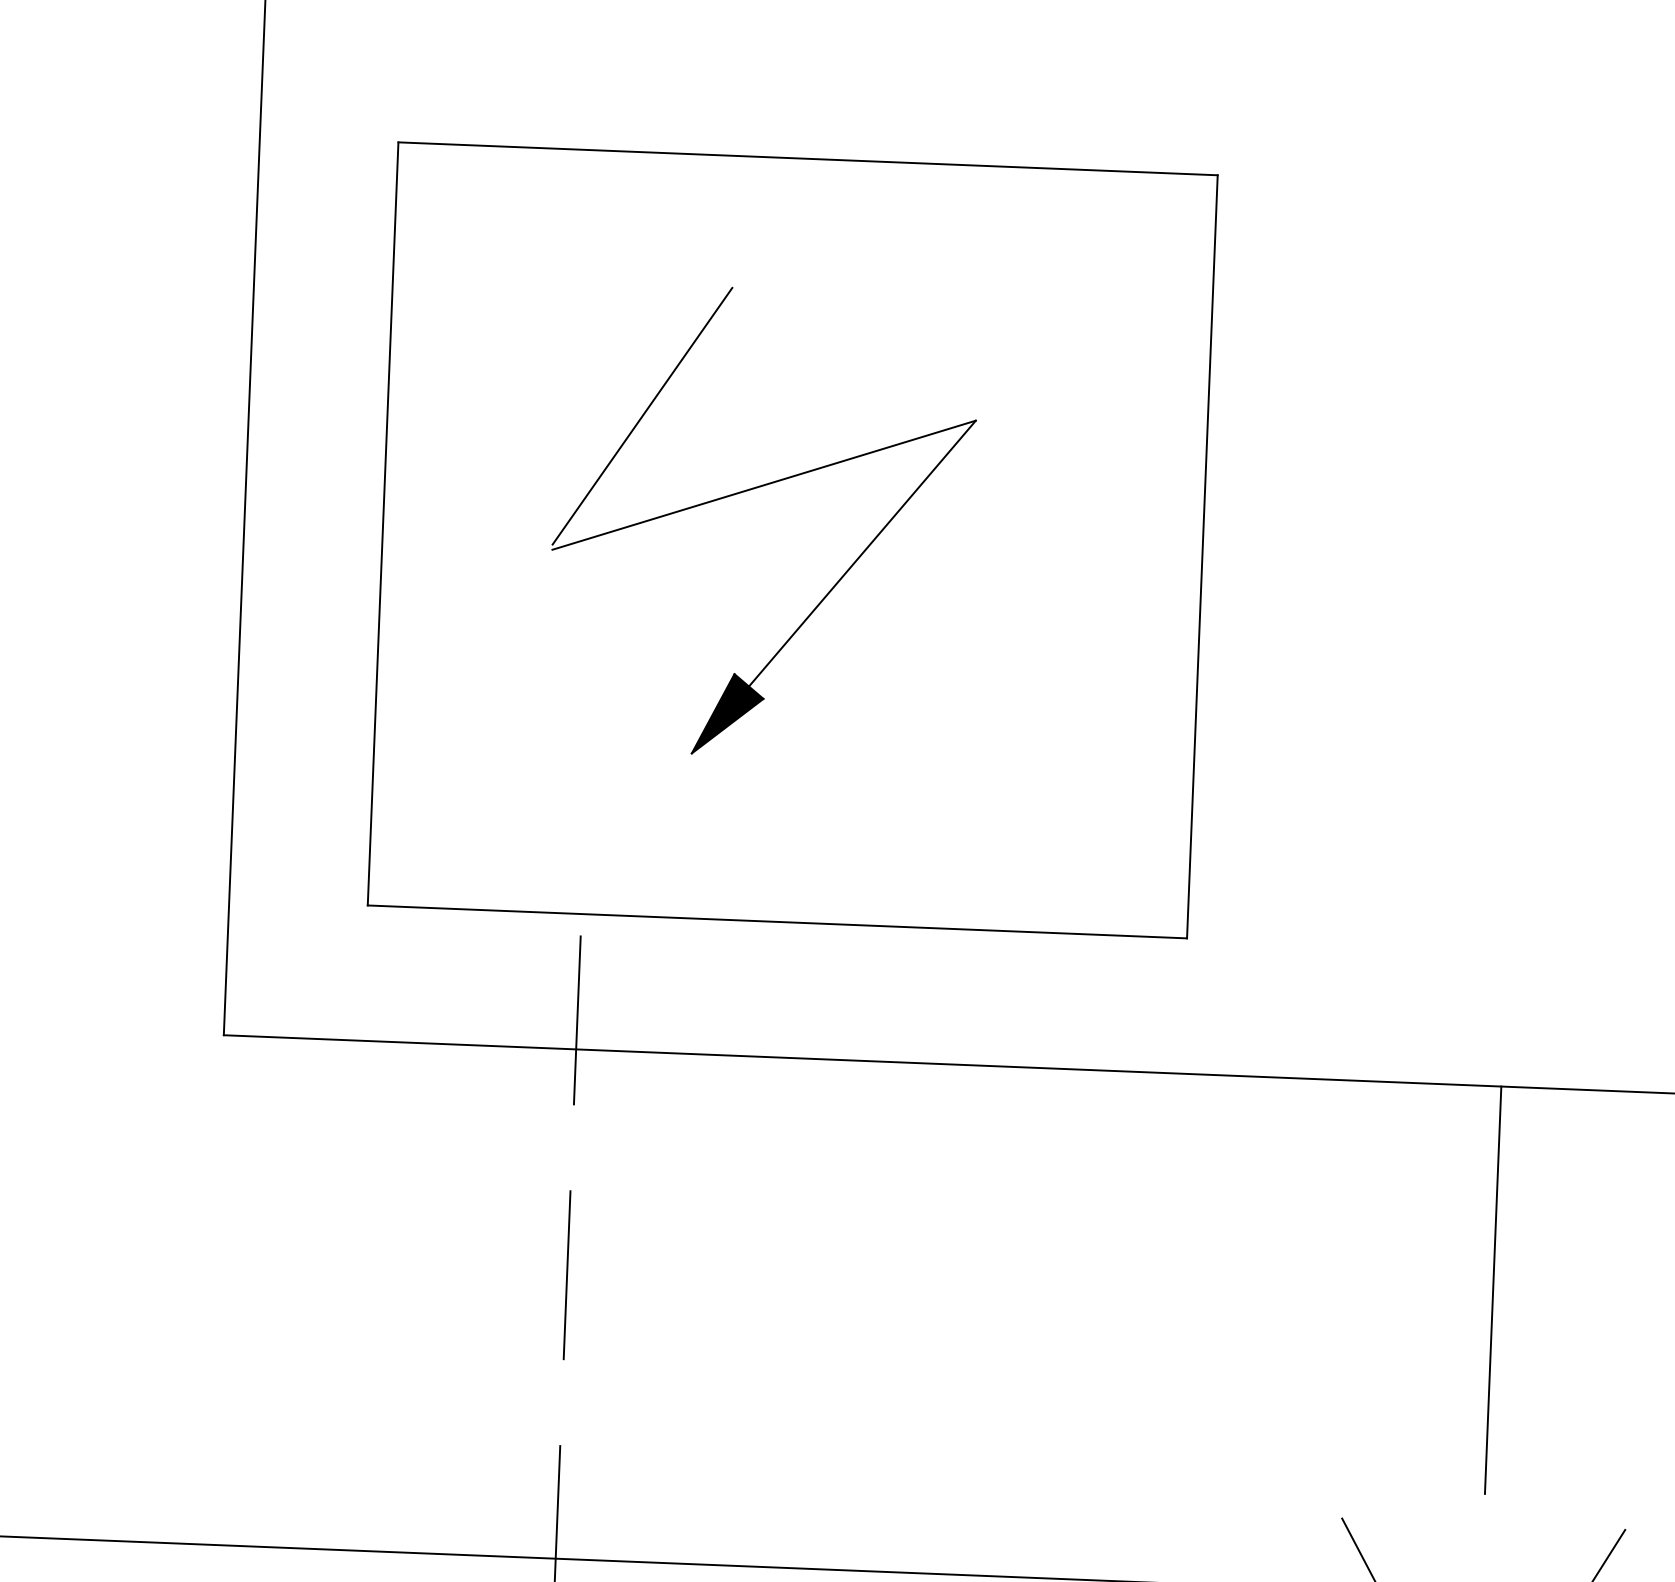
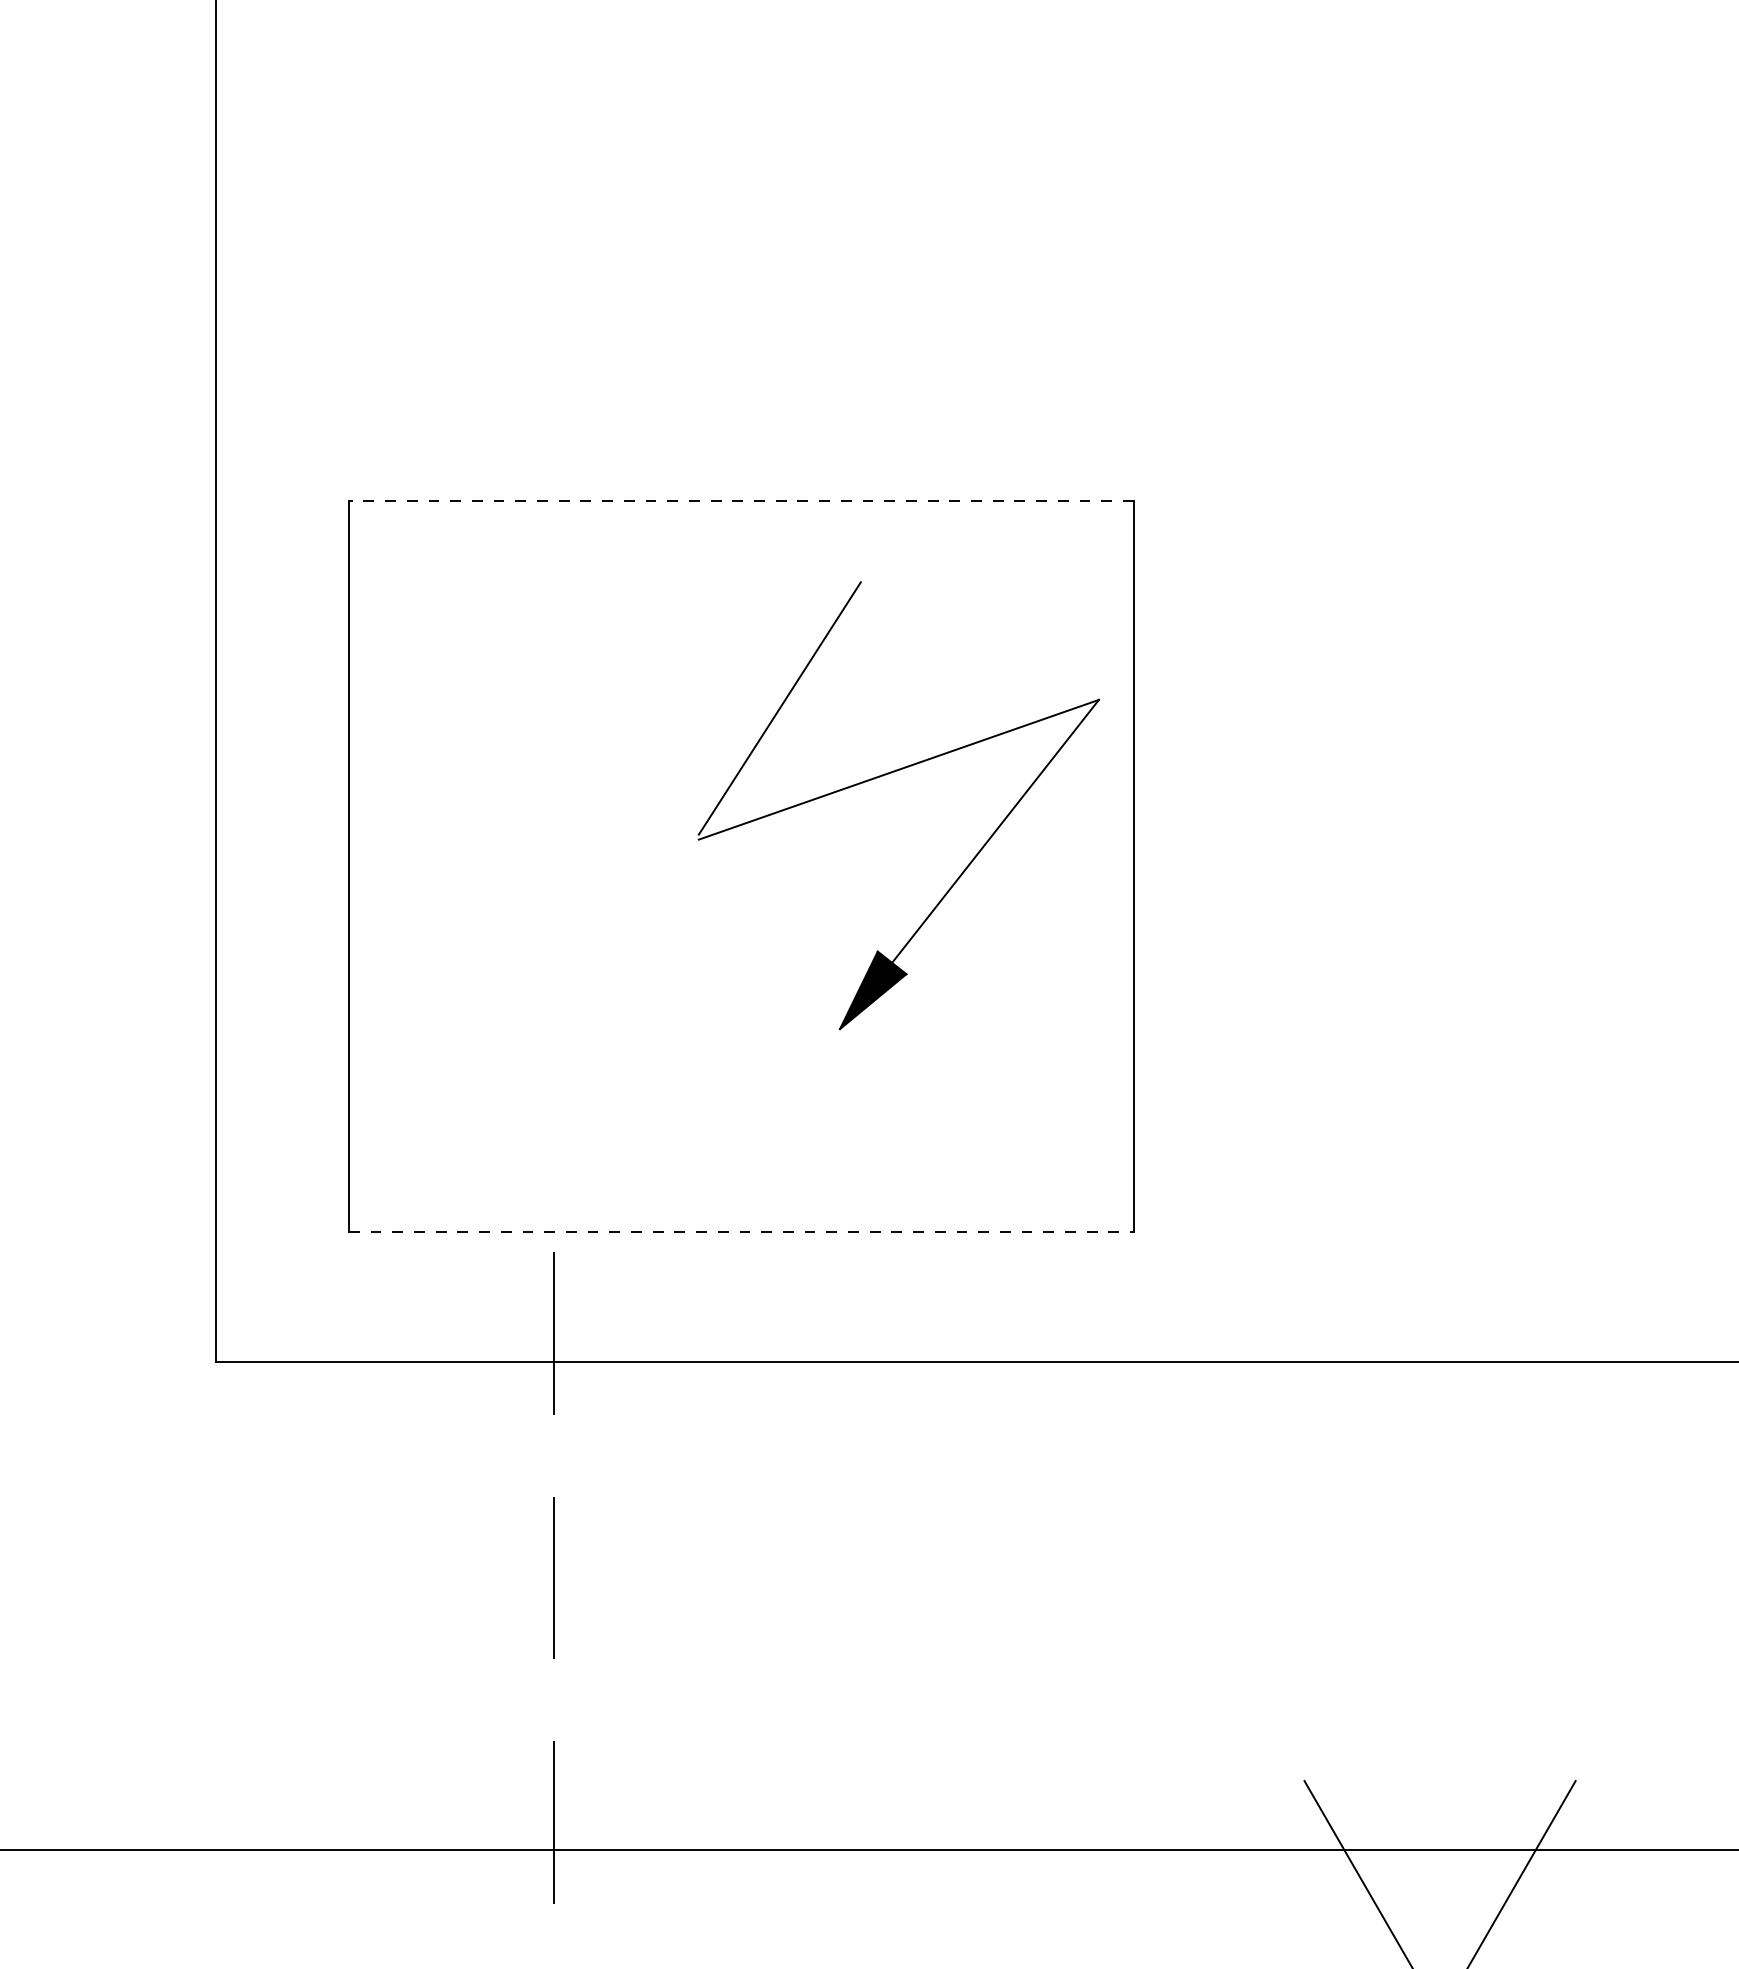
line: (807, 158) -> (740, 500), solid -> dashed
part: (750, 490) -> (886, 775), moved
line: (777, 921) -> (741, 1231), solid -> dashed
line: (1493, 1289) -> (1440, 1556), removed

